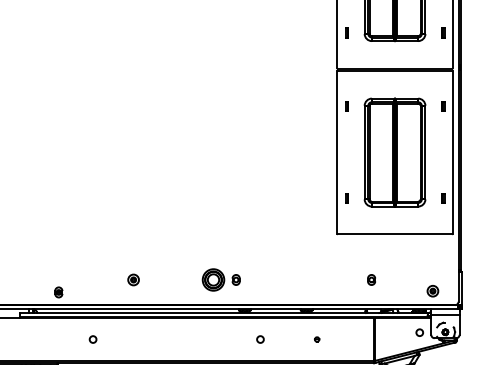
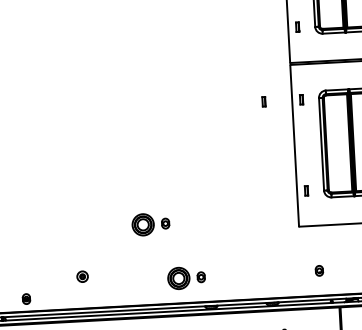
part: (308, 106) -> (263, 101), added
part: (187, 223) -> (150, 224), added
part: (133, 279) -> (82, 276), moved
part: (371, 279) -> (319, 270), moved

